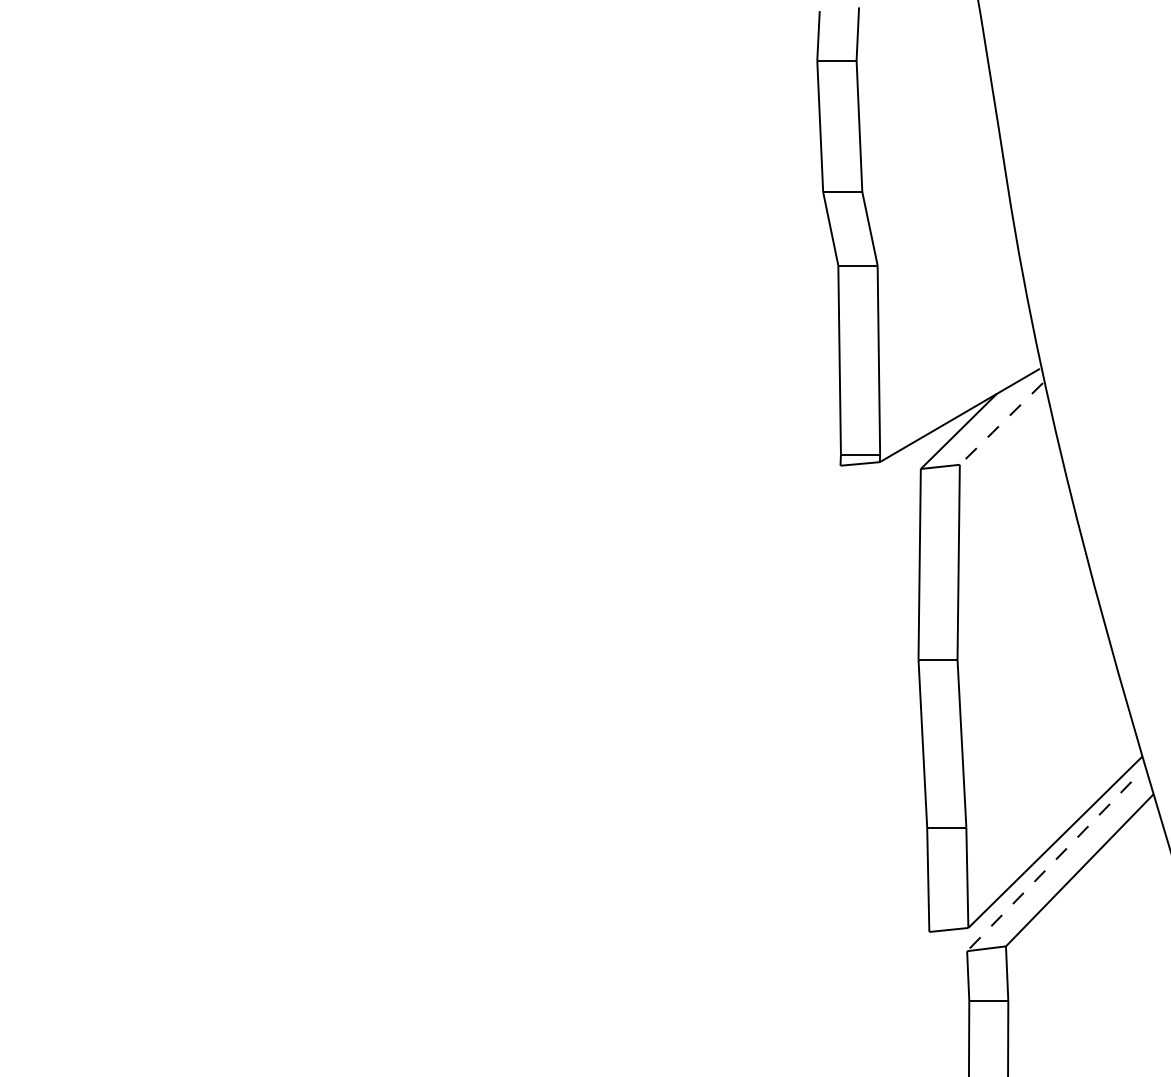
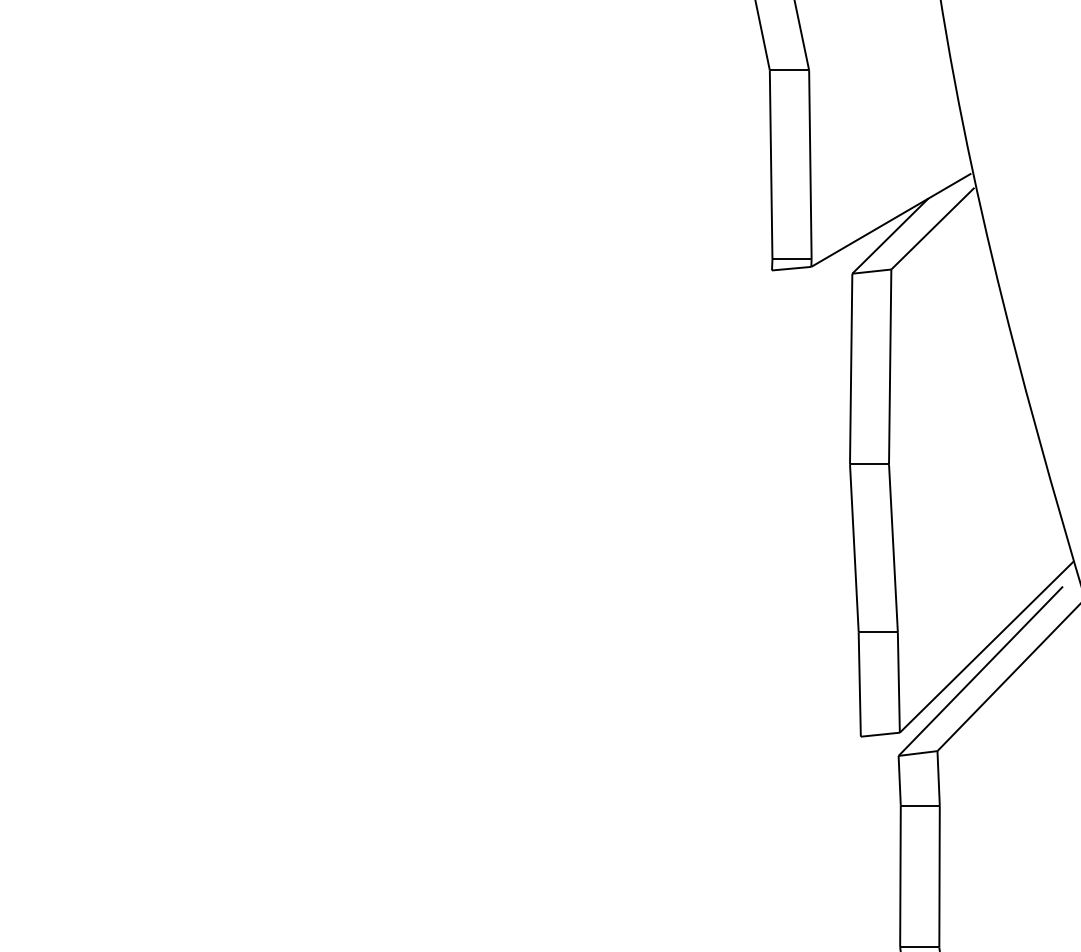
line: (1001, 424) -> (932, 229), dashed -> solid
line: (1048, 866) -> (979, 671), dashed -> solid

